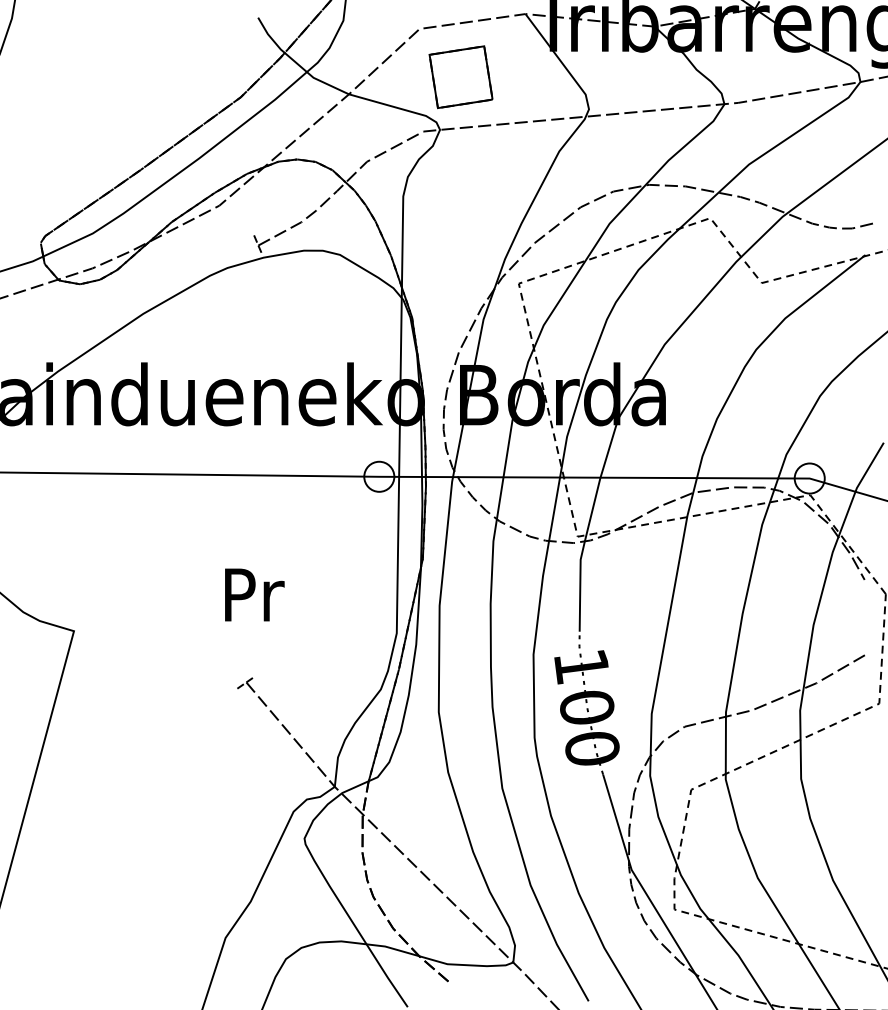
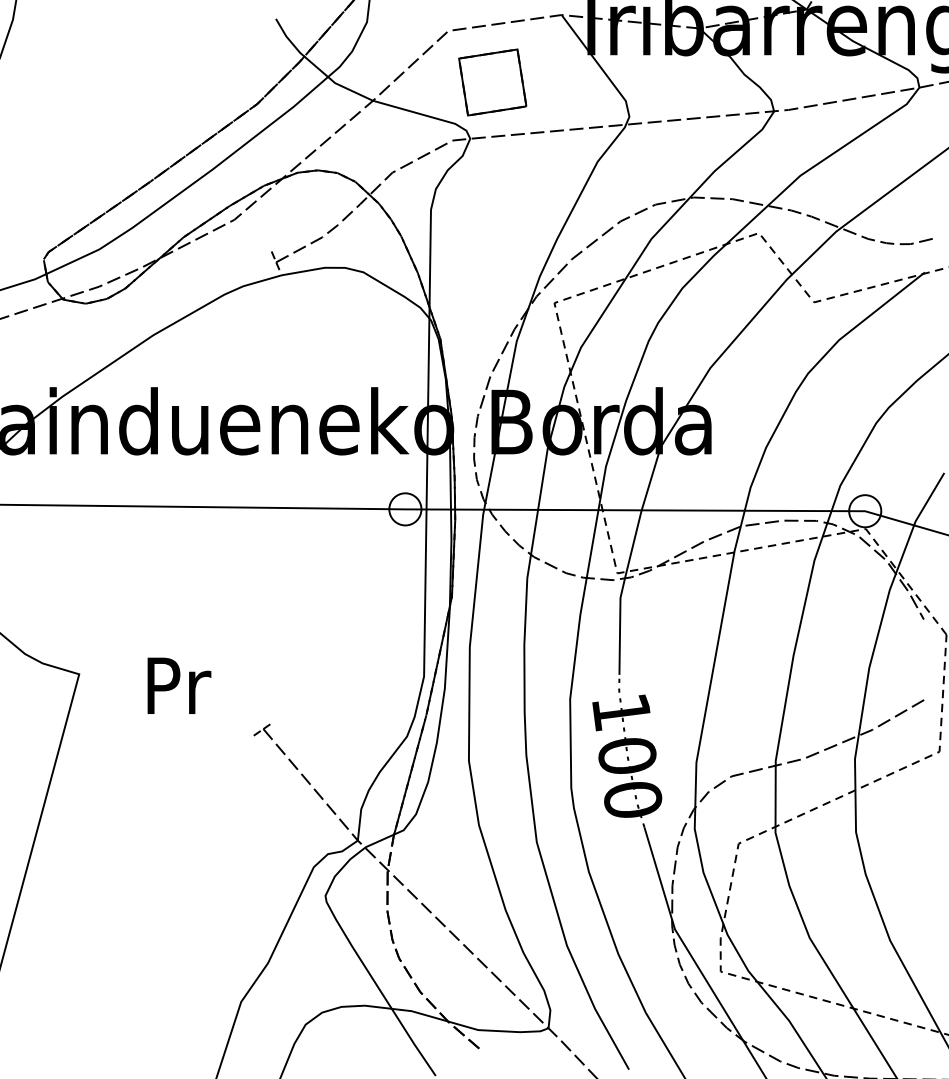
text: (254, 594) -> (179, 685), moved

